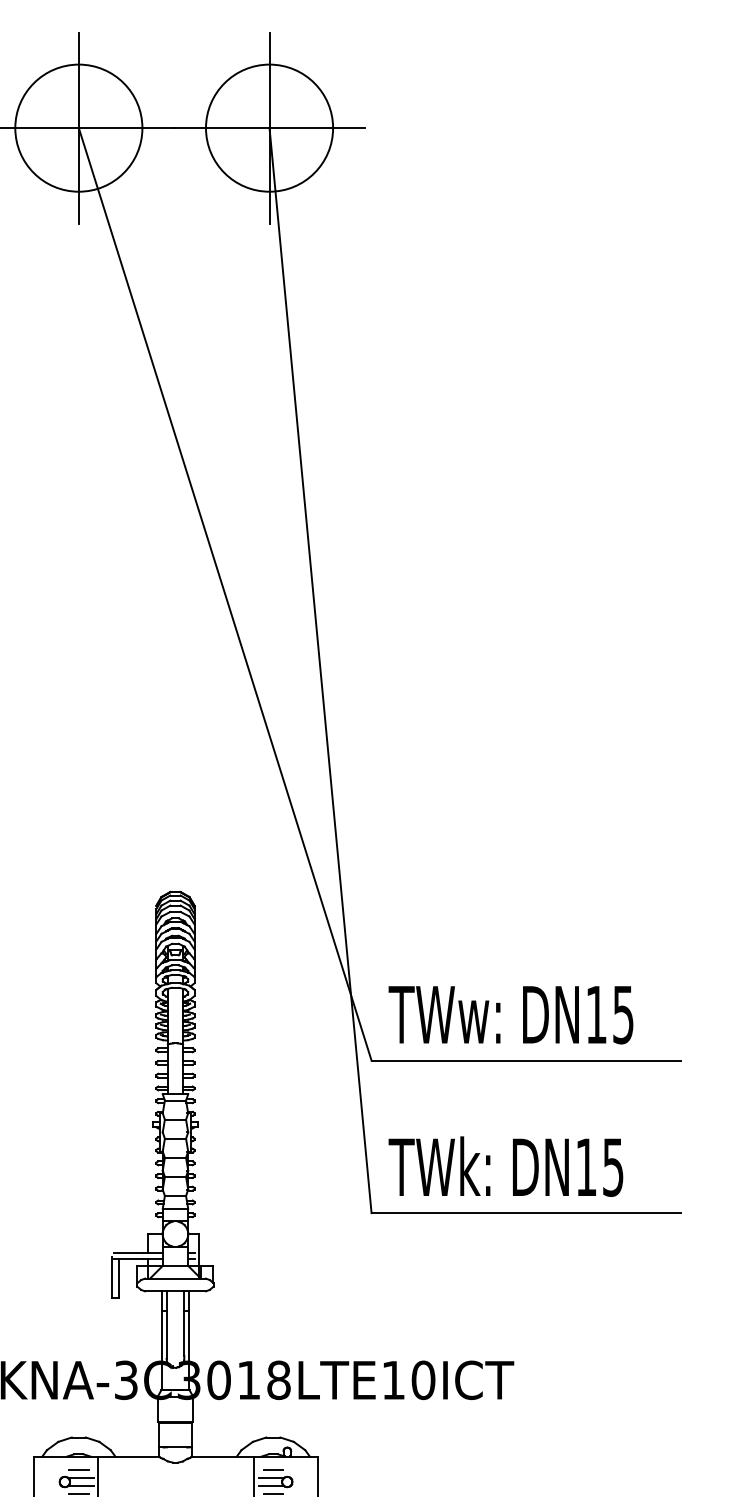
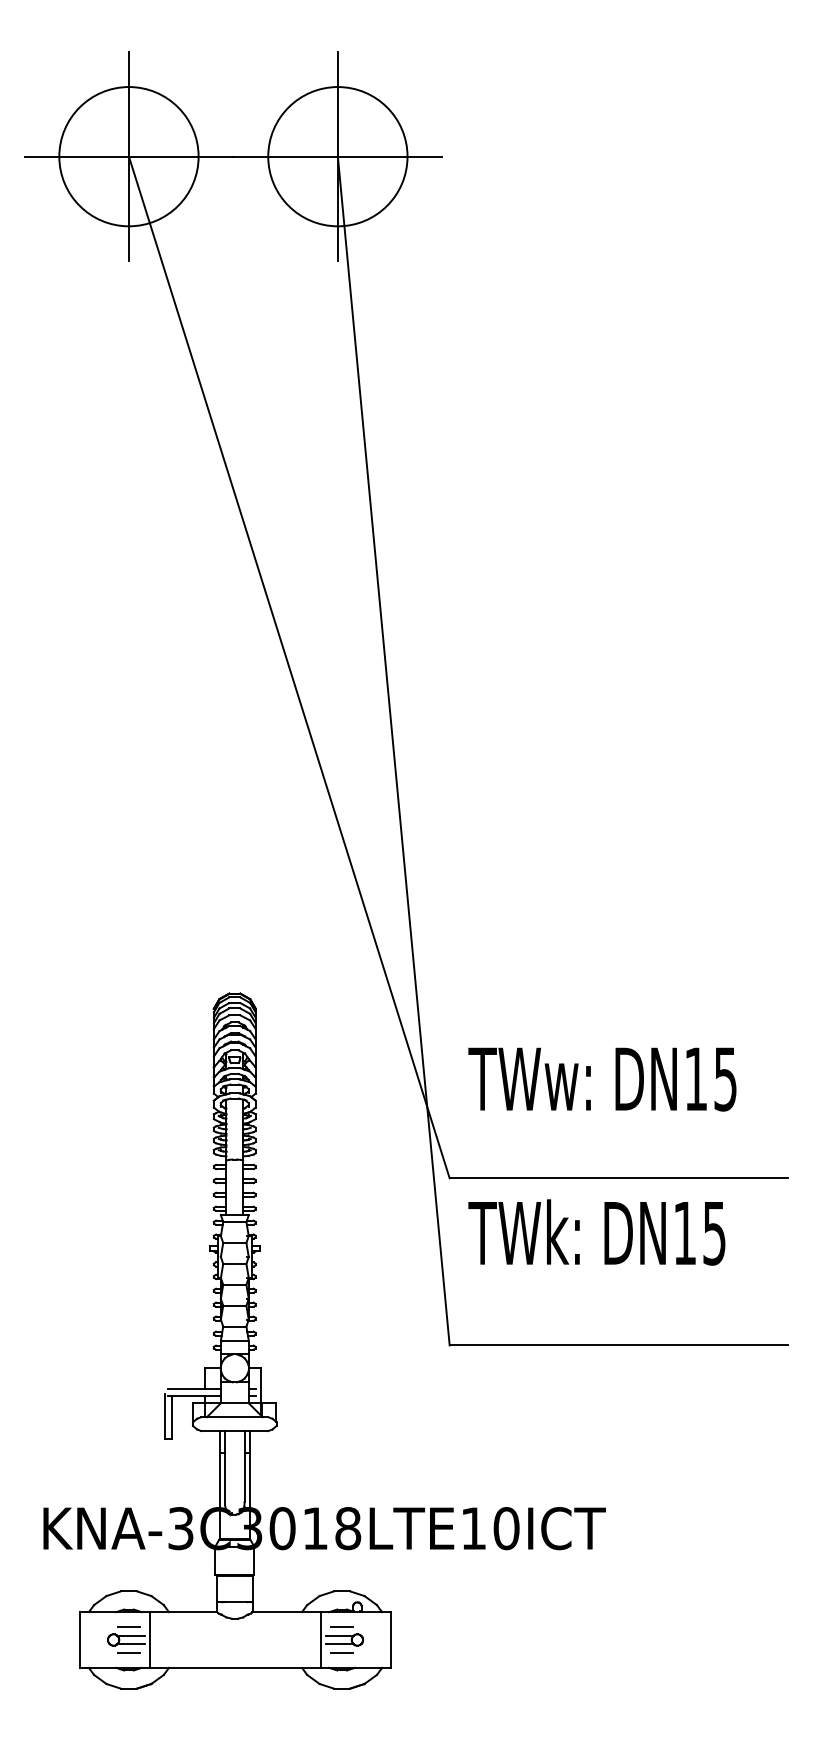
text: (511, 1015) -> (602, 1079), moved
text: (505, 1166) -> (596, 1232), moved

